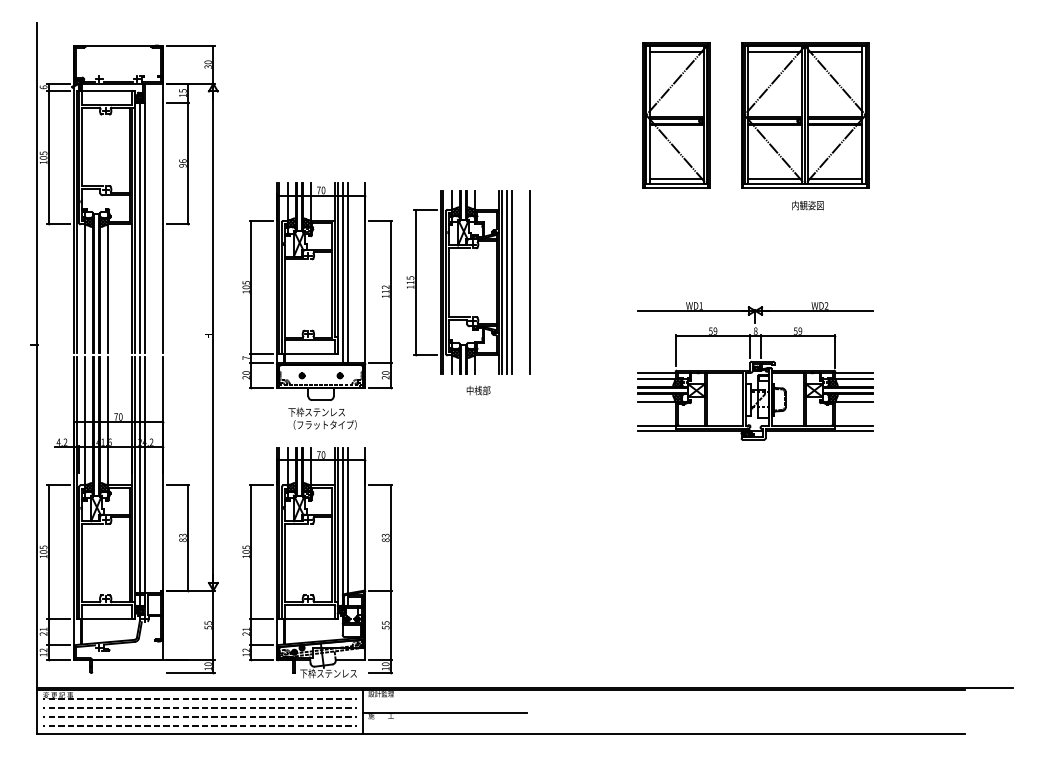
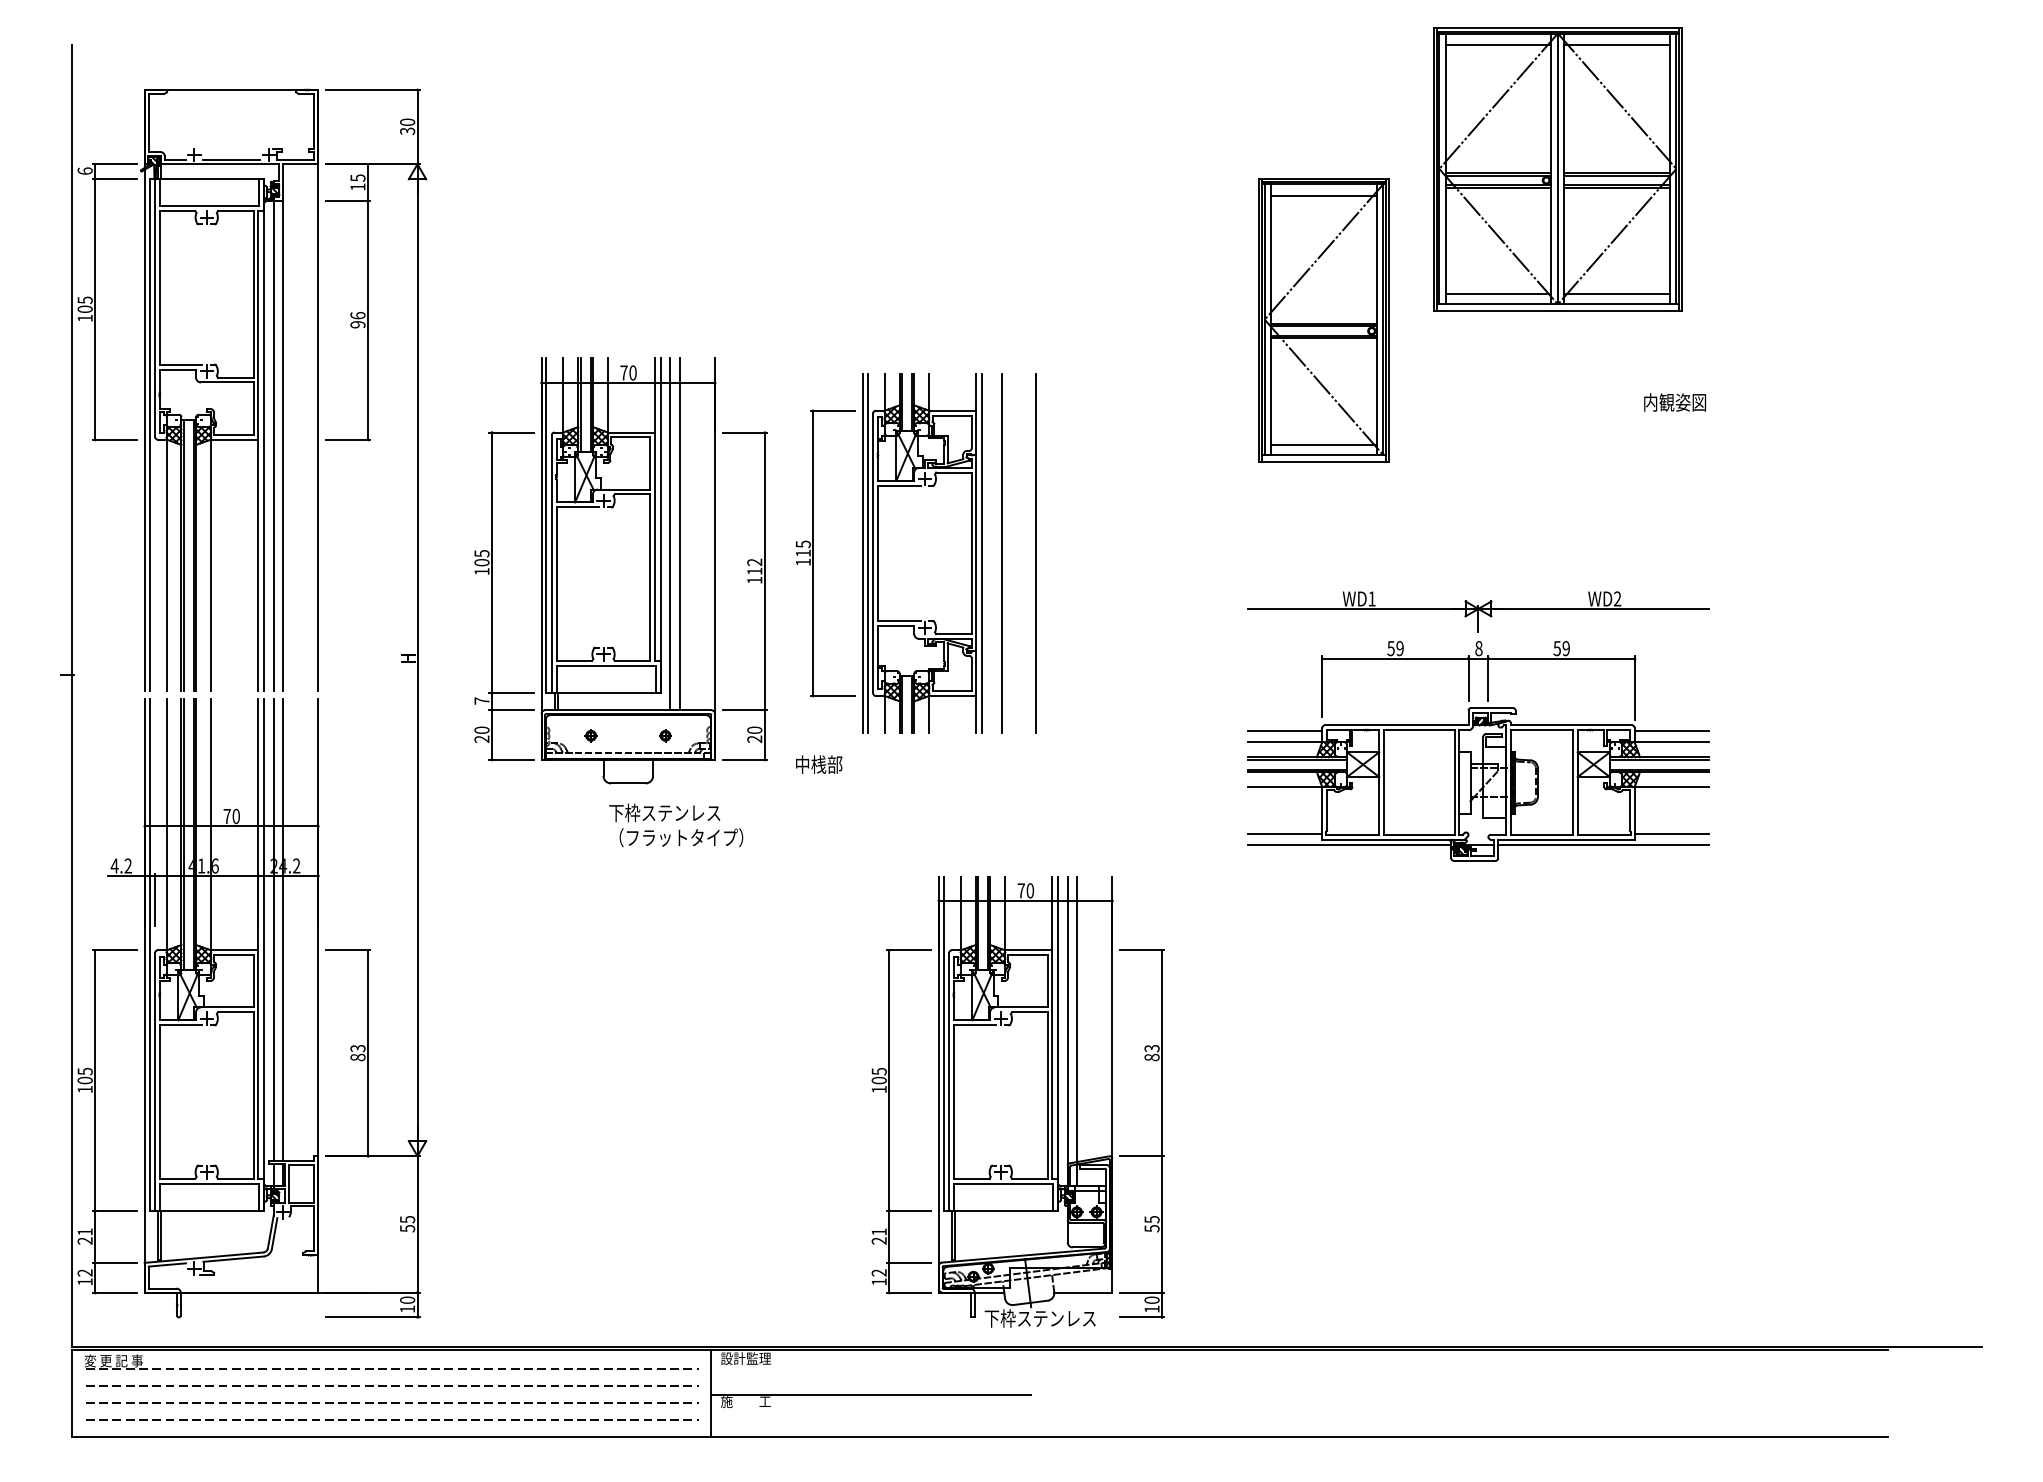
part: (676, 115) -> (1323, 320), moved
part: (805, 115) -> (1558, 169), moved
text: (807, 205) -> (1674, 402), moved
line: (506, 282) -> (991, 553), removed
text: (478, 390) -> (818, 764), moved
text: (322, 418) -> (676, 825), moved
part: (317, 562) -> (1018, 1101), moved

